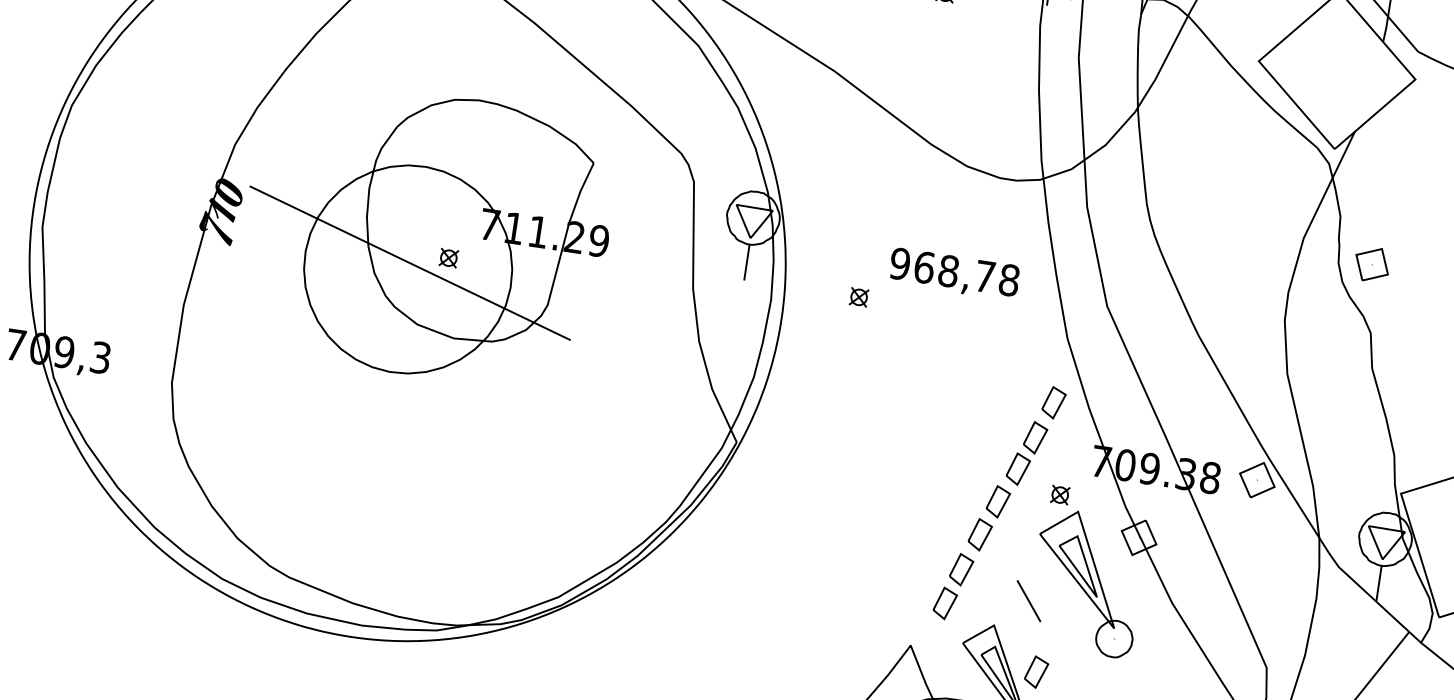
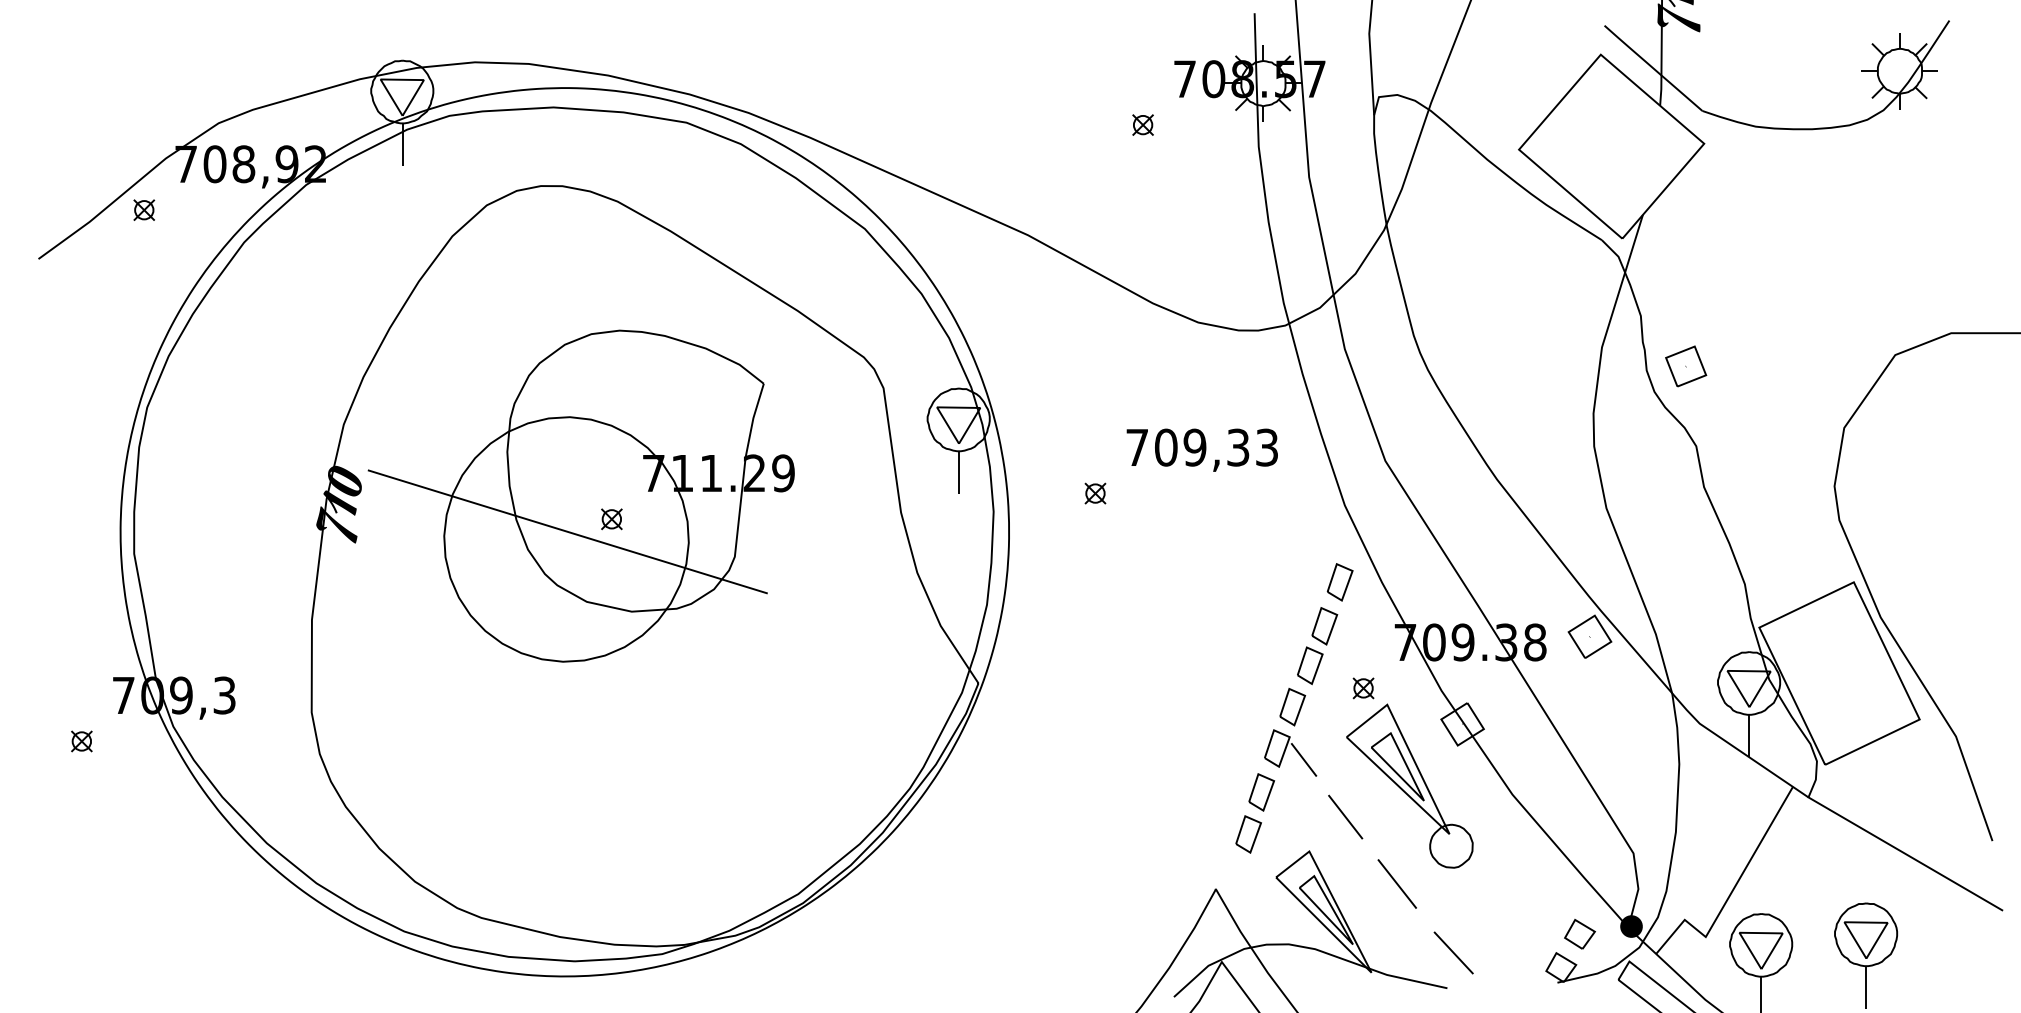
text: (954, 272) -> (1202, 447), 968,78 -> 709,33
line: (1000, 547) -> (1303, 759), added
line: (1064, 663) -> (1397, 883), added
part: (1036, 672) -> (1366, 898), removed

